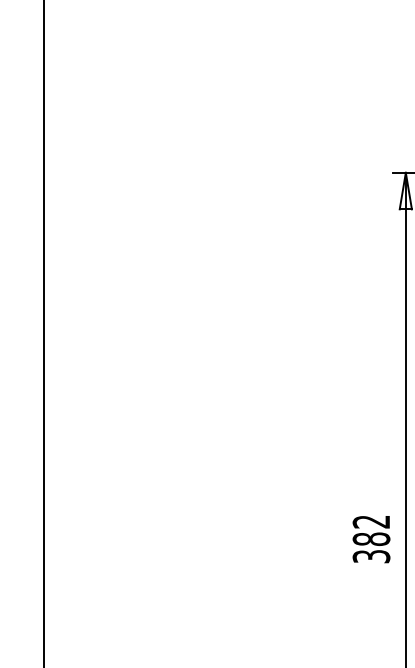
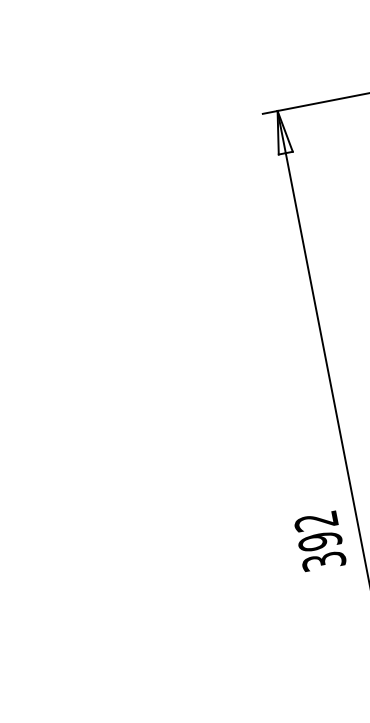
text: (371, 539) -> (320, 541), 382 -> 392

